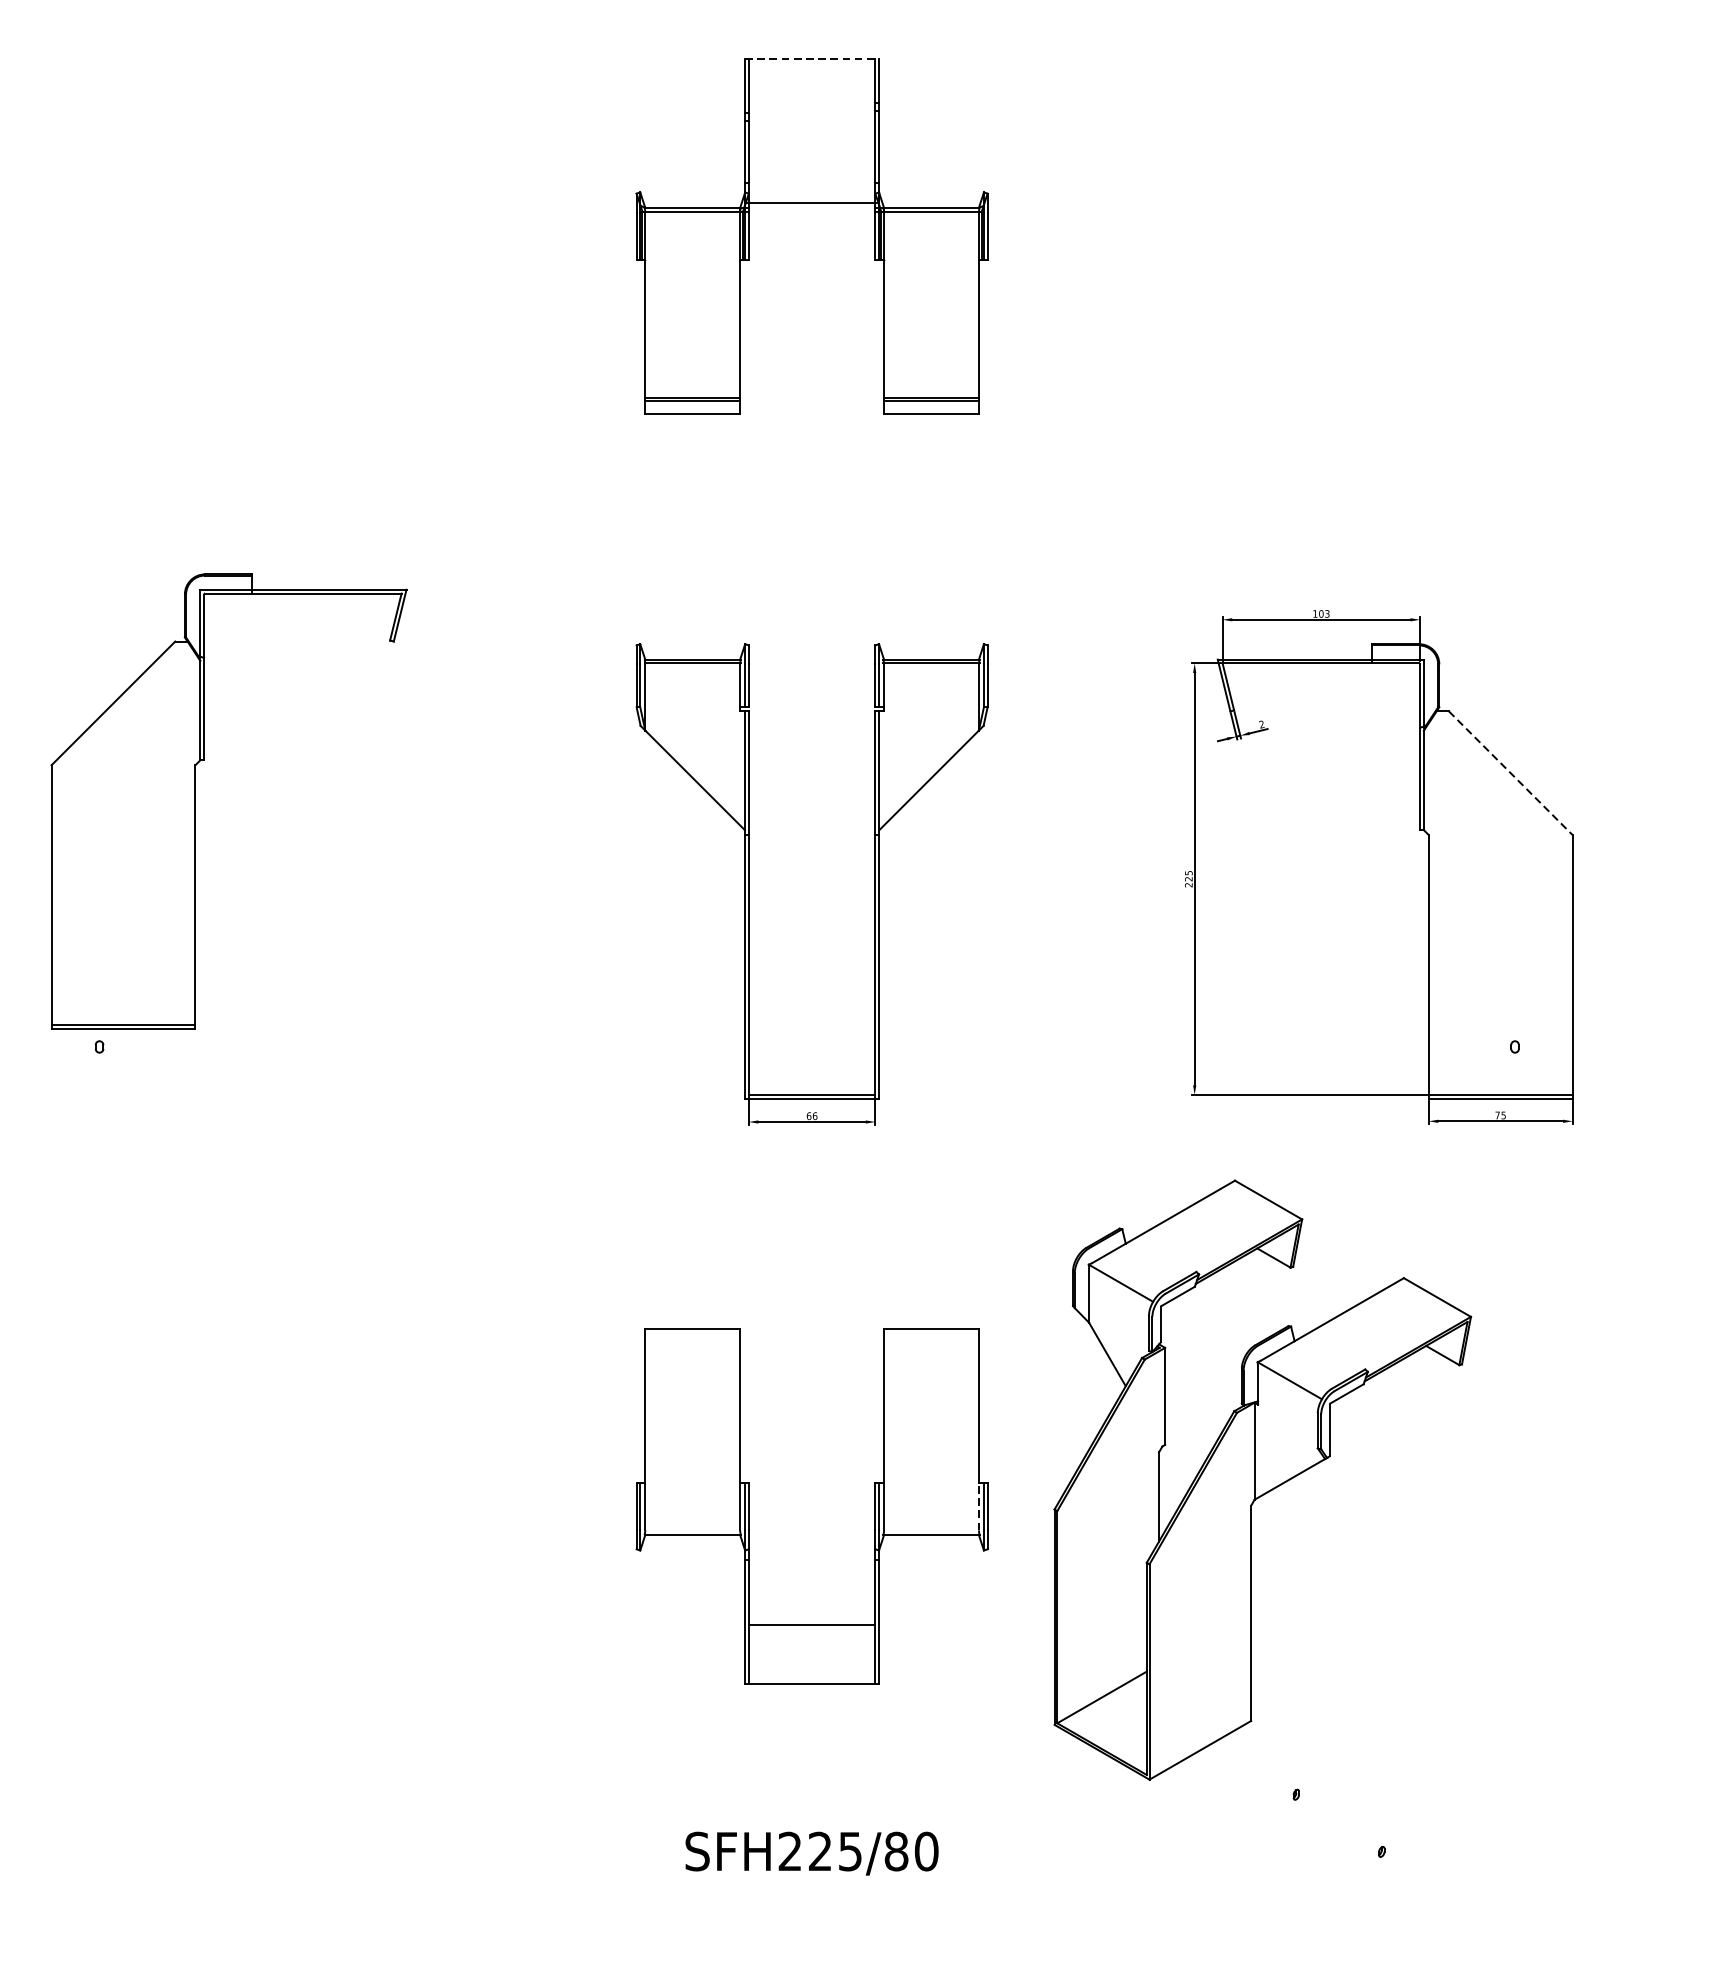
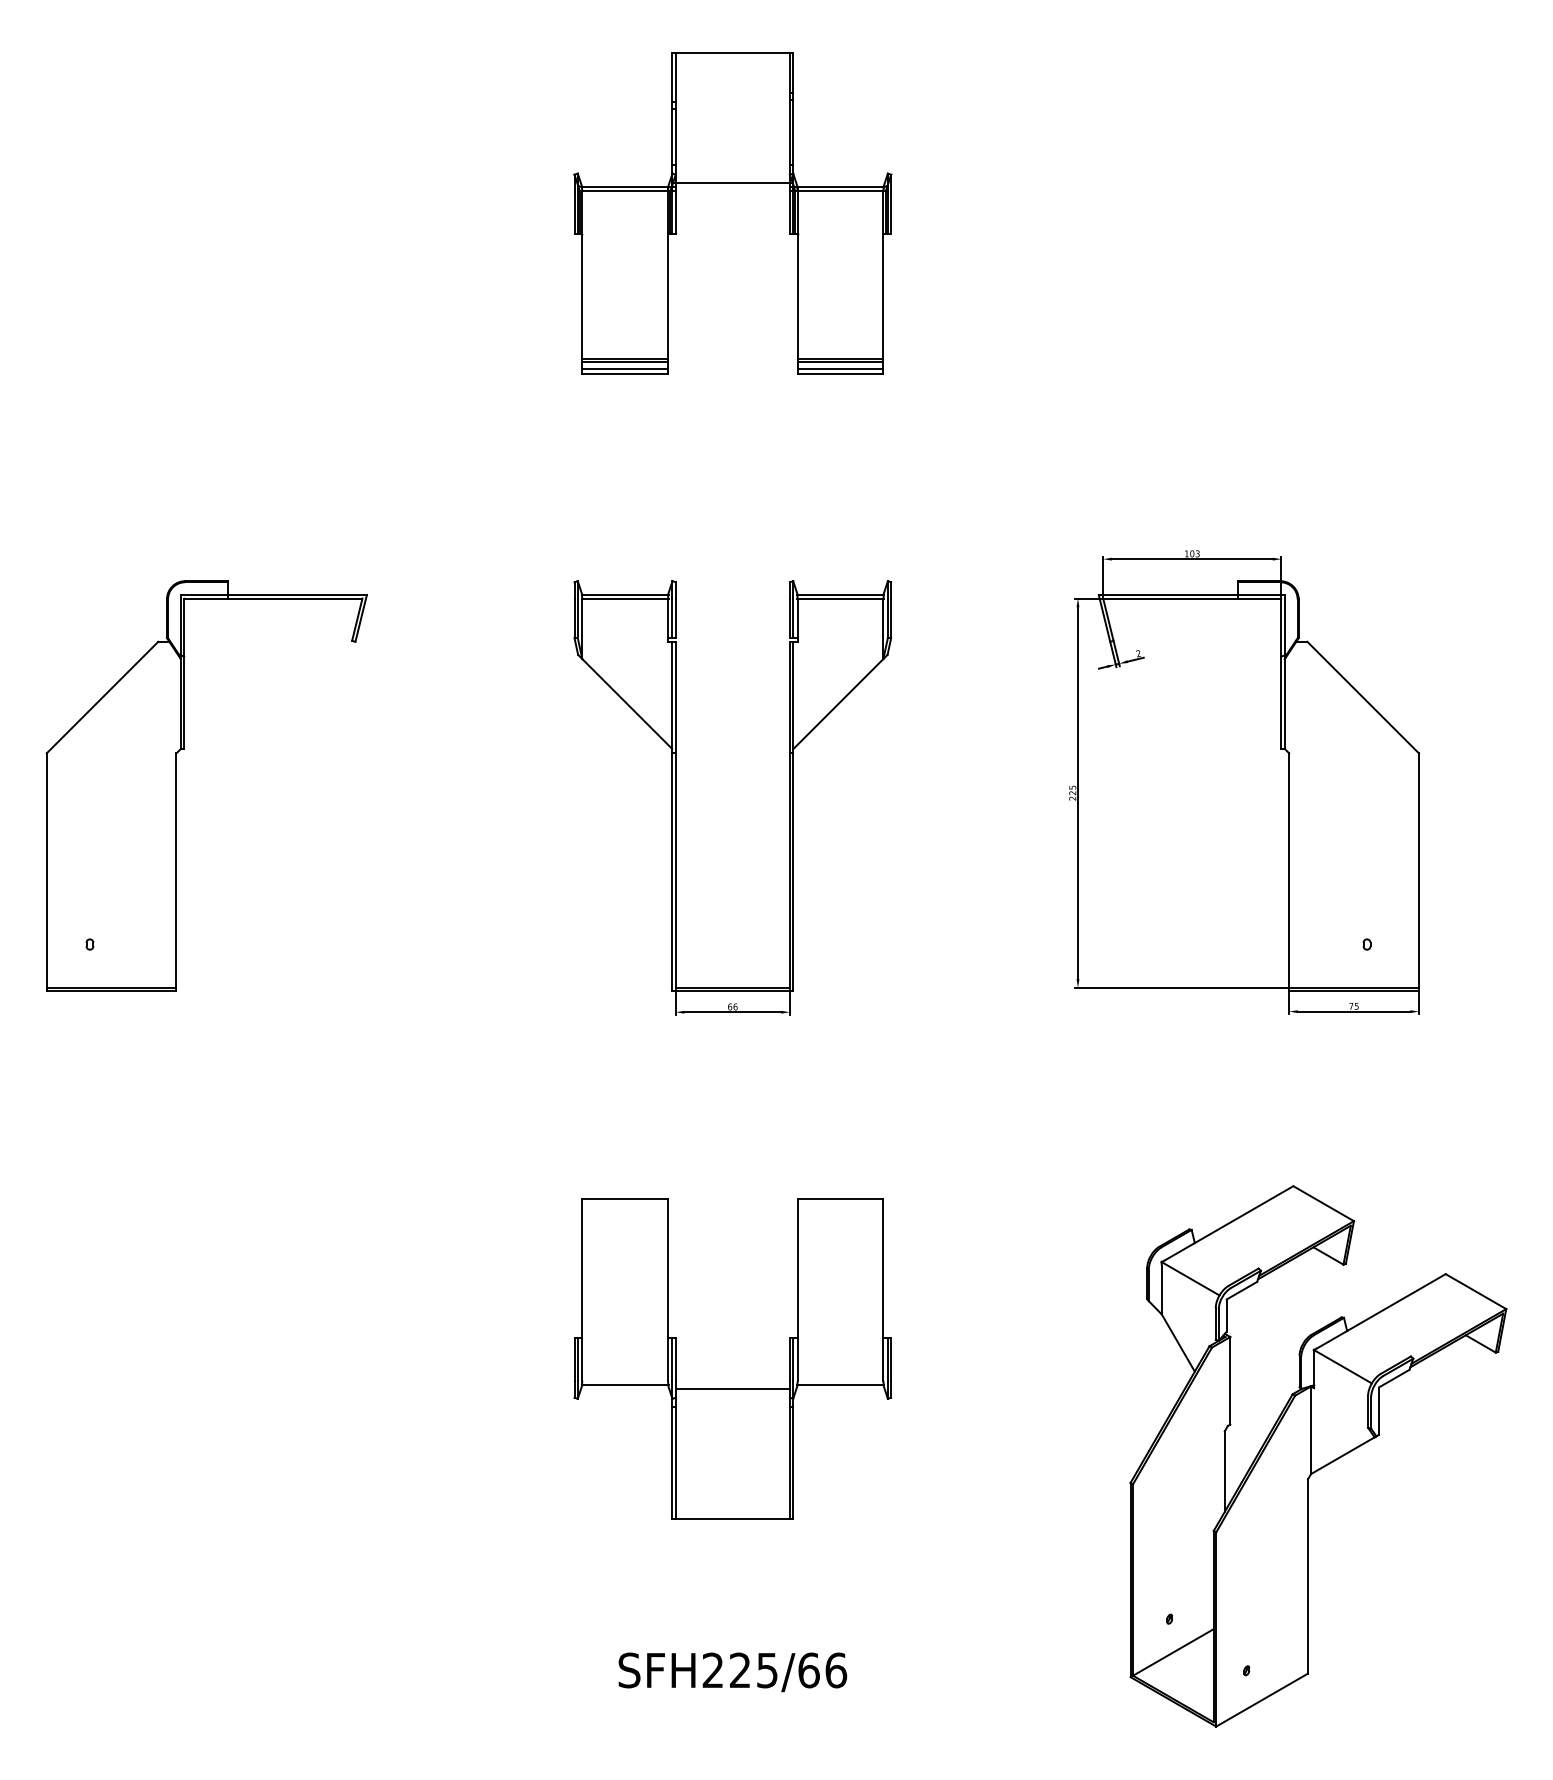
line: (811, 59) -> (732, 53), dashed -> solid
line: (692, 409) -> (624, 369), added
line: (931, 409) -> (840, 369), added
line: (1511, 773) -> (1363, 697), dashed -> solid
part: (195, 800) -> (176, 785), moved
part: (1262, 1480) -> (1318, 1456), moved
line: (979, 1505) -> (883, 1358), dashed -> solid
line: (811, 1625) -> (732, 1389), moved
text: (911, 1851) -> (822, 1670), SFH225/80 -> SFH225/66

